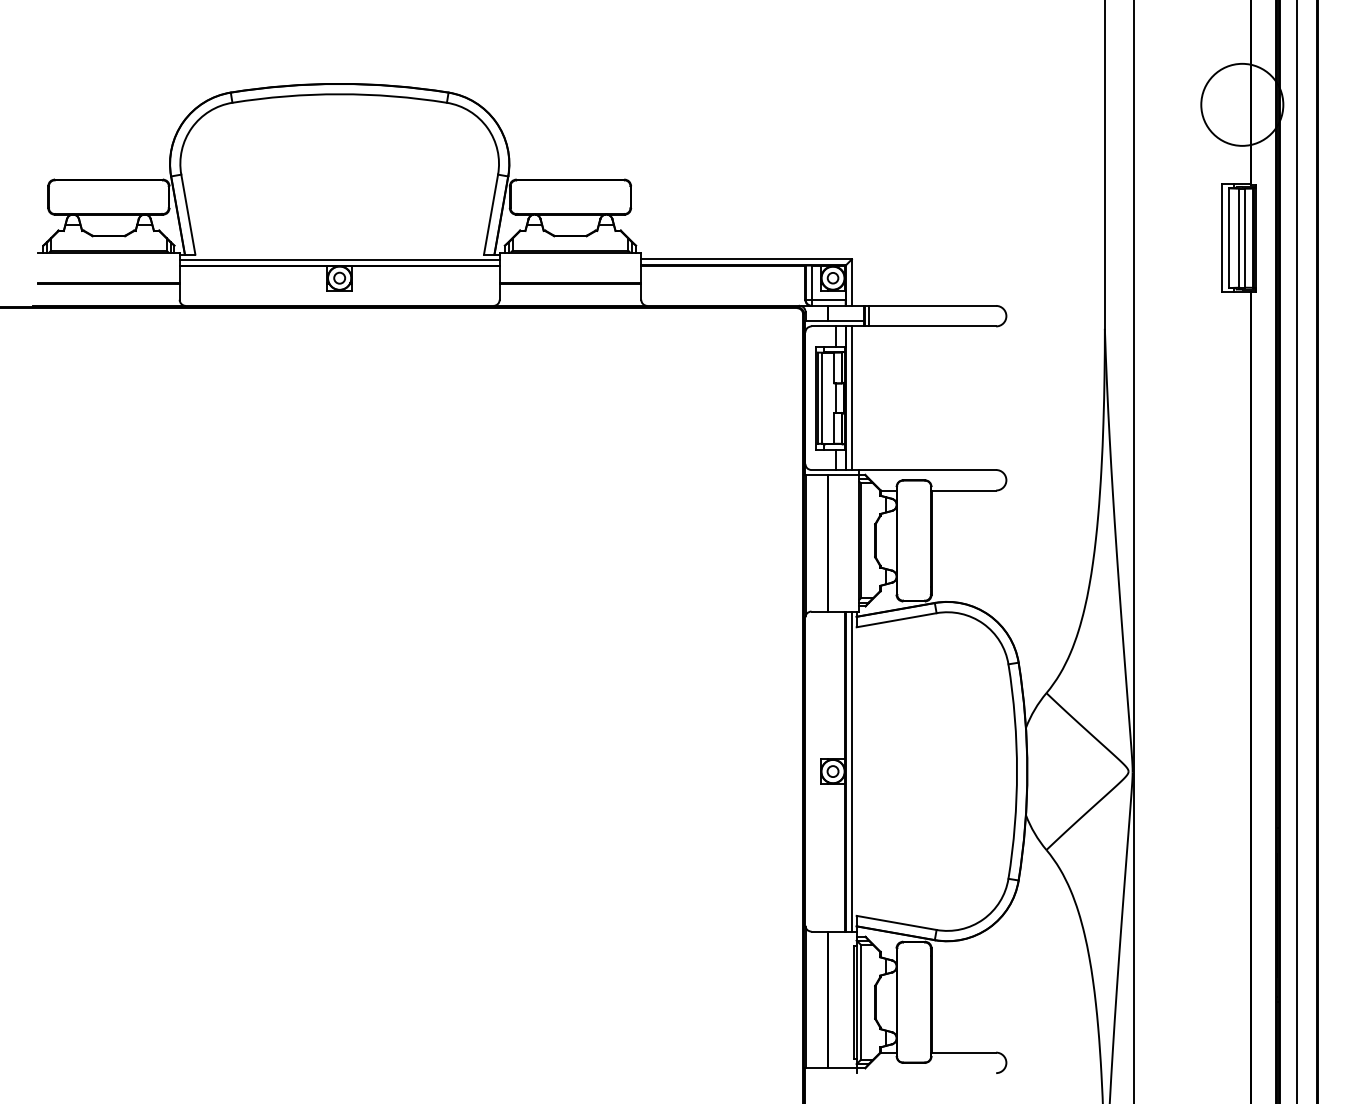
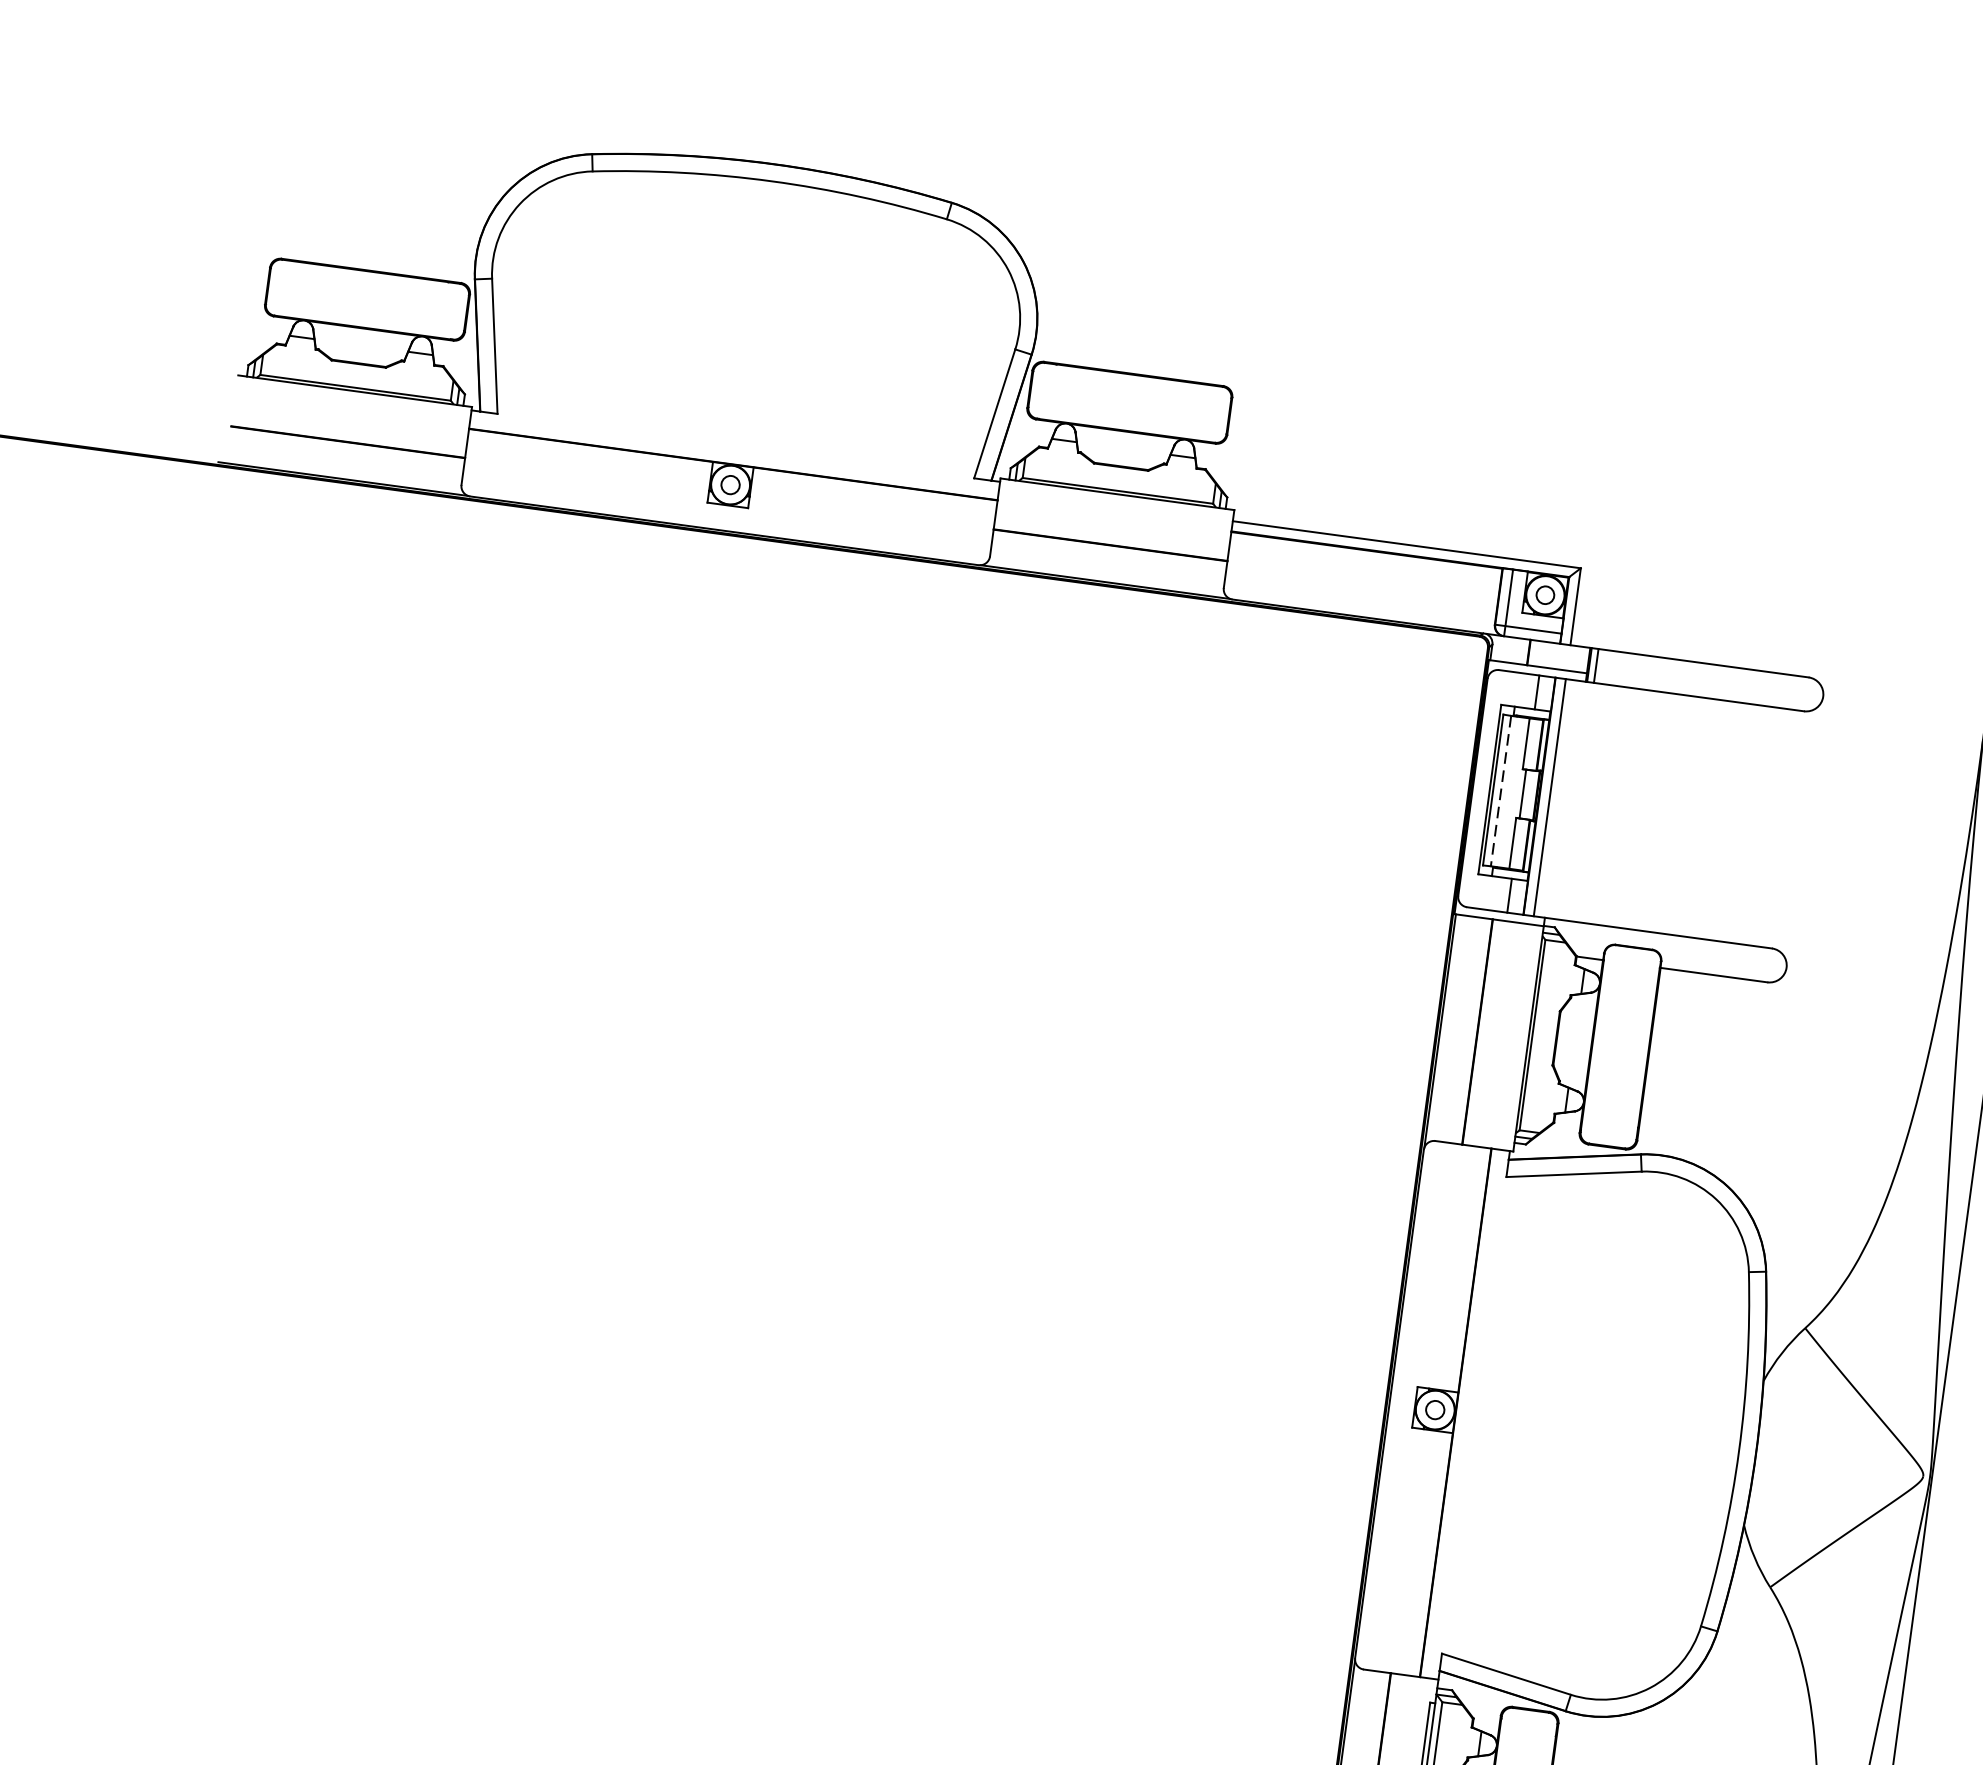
line: (339, 259) -> (734, 454), removed
line: (822, 398) -> (1501, 791), solid -> dashed
line: (851, 771) -> (1465, 1414), removed

